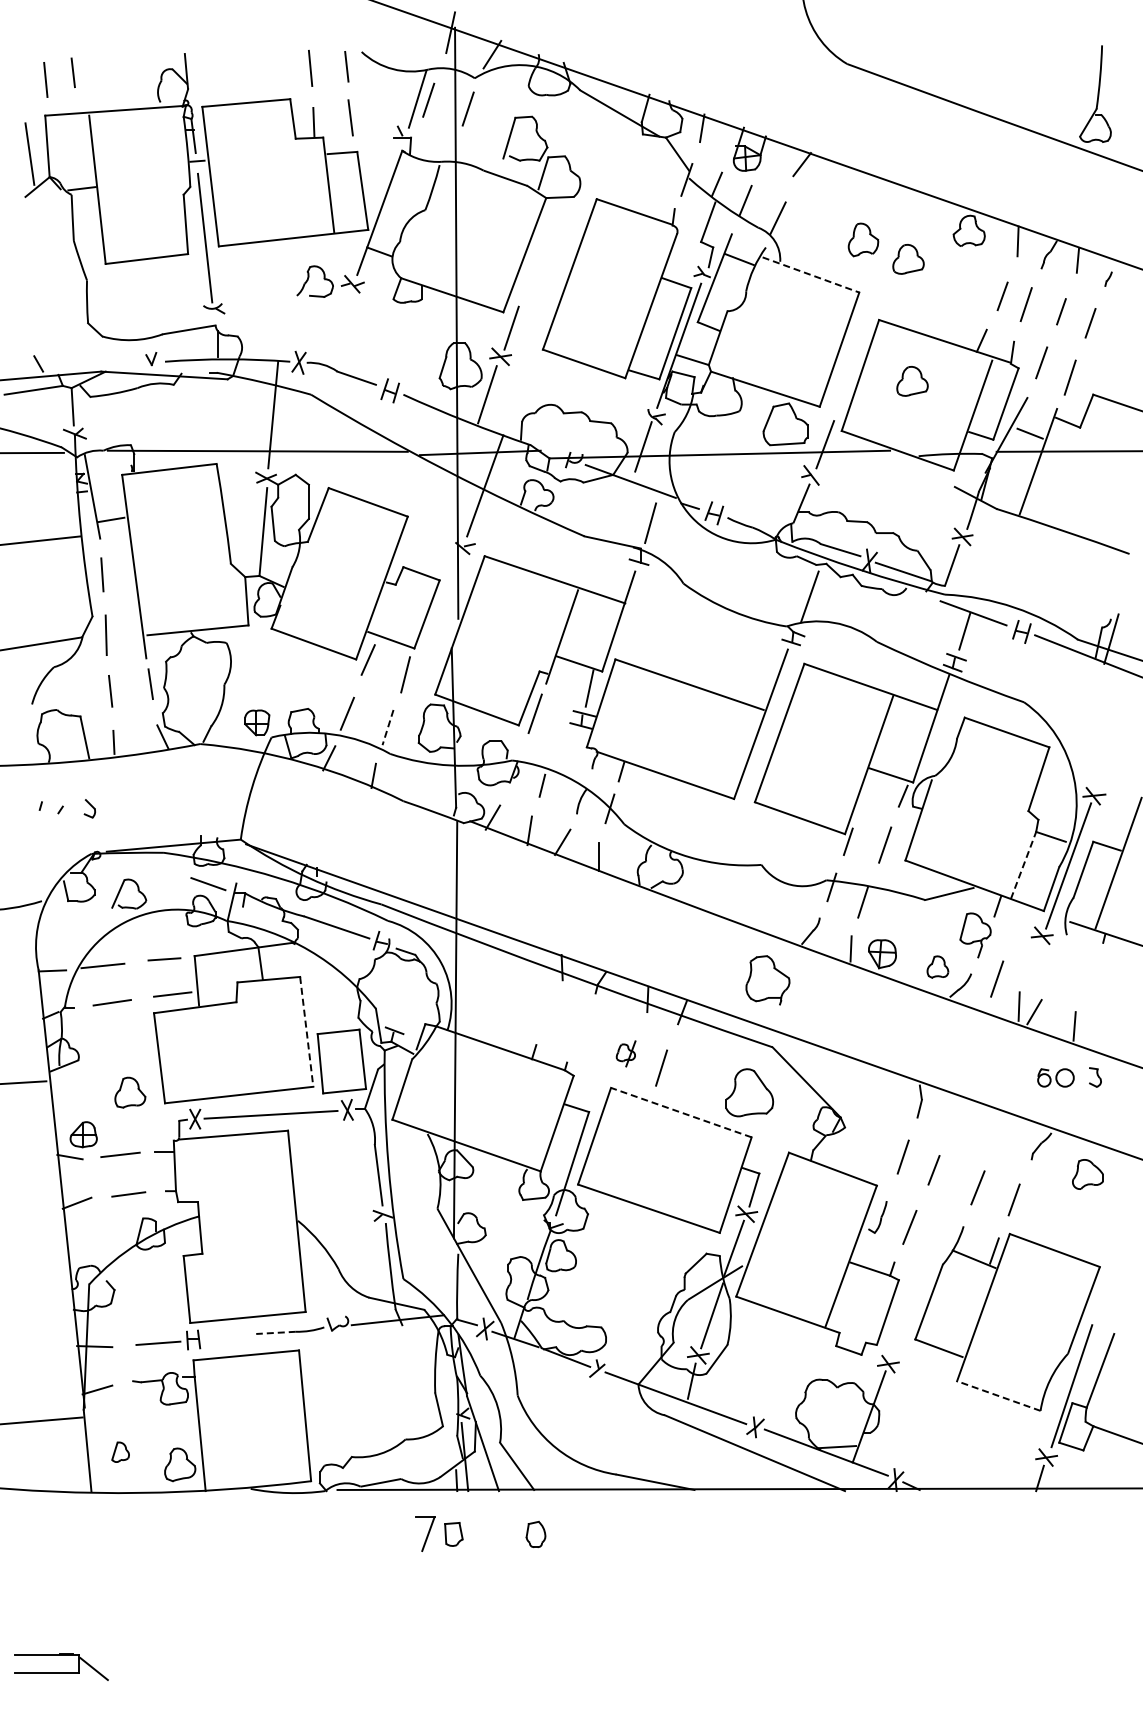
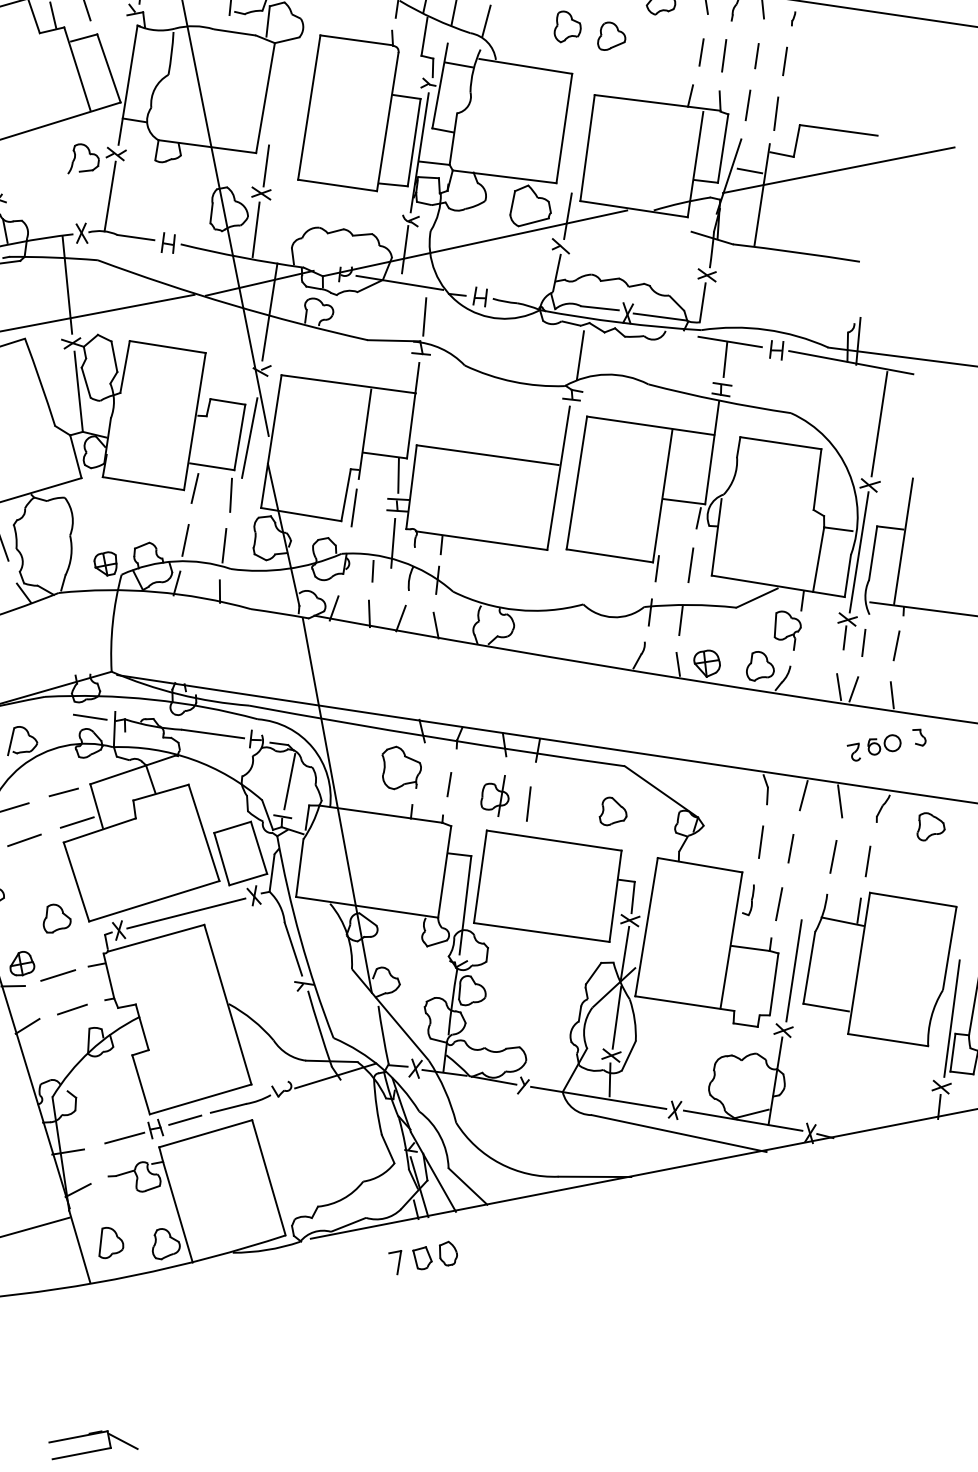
line: (811, 275) -> (526, 66), dashed -> solid
line: (337, 328) -> (110, 196), added
part: (912, 381) -> (635, 144), removed
line: (436, 616) -> (248, 437), added
line: (387, 728) -> (224, 546), dashed -> solid
line: (1116, 732) -> (879, 424), added
line: (569, 759) -> (392, 543), added
line: (1023, 865) -> (818, 559), dashed -> solid
line: (1035, 954) -> (844, 637), added
line: (1054, 964) -> (863, 643), added
part: (937, 966) -> (758, 665), size x1.43
line: (1089, 974) -> (896, 646), added
line: (997, 978) -> (814, 665), removed
part: (767, 980) -> (400, 768), moved
line: (408, 994) -> (288, 781), added
line: (579, 1030) -> (448, 784), added
line: (306, 1032) -> (203, 833), dashed -> solid
part: (625, 1053) -> (493, 797), size x1.67
part: (1022, 1080) -> (854, 752), added
part: (749, 1091) -> (611, 809), size x0.62
line: (681, 1112) -> (554, 840), dashed -> solid
line: (958, 1115) -> (803, 795), added
line: (996, 1129) -> (839, 801), added
line: (911, 1301) -> (793, 970), added
line: (275, 1332) -> (227, 1108), dashed -> solid
line: (226, 1336) -> (184, 1120), added
line: (998, 1395) -> (887, 1039), dashed -> solid
part: (120, 1452) -> (109, 1242), size x1.67
part: (425, 1533) -> (397, 1262), size x0.71
part: (535, 1533) -> (447, 1252), moved

